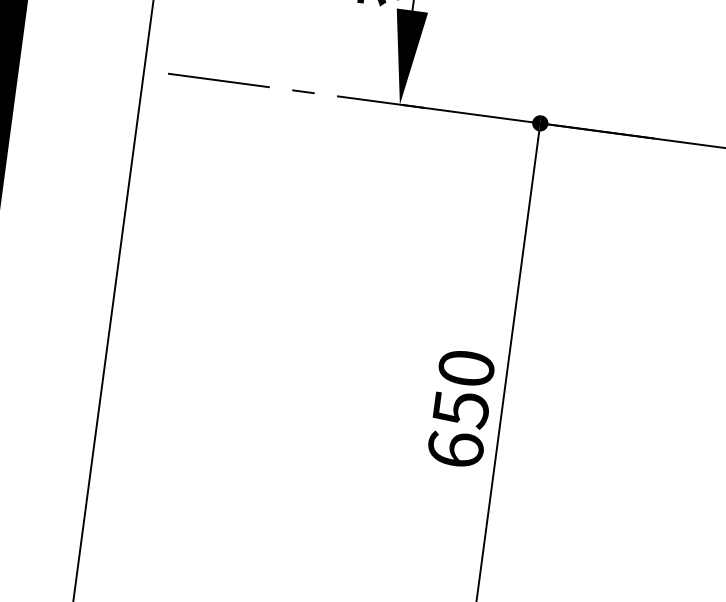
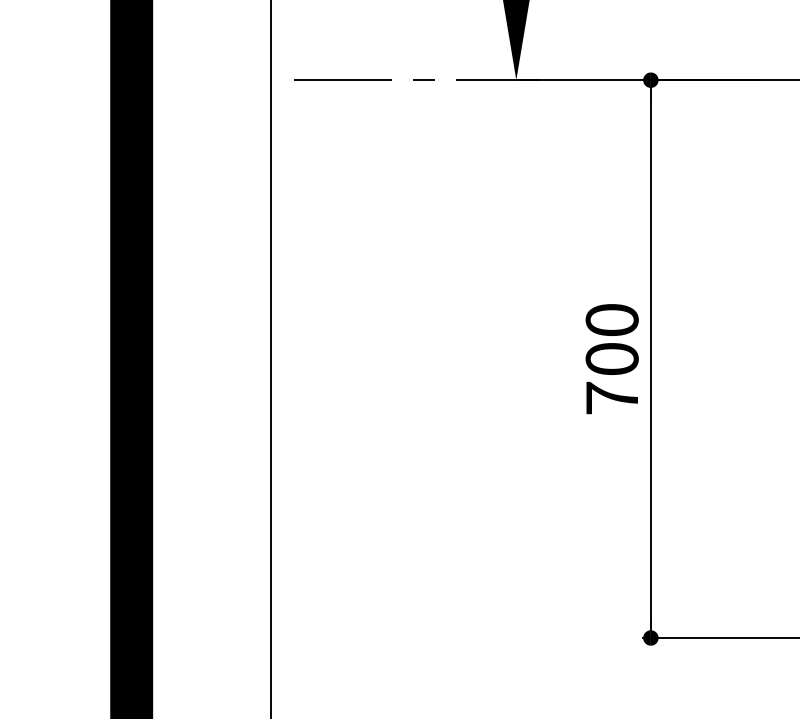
text: (457, 429) -> (611, 378), 650 -> 700

